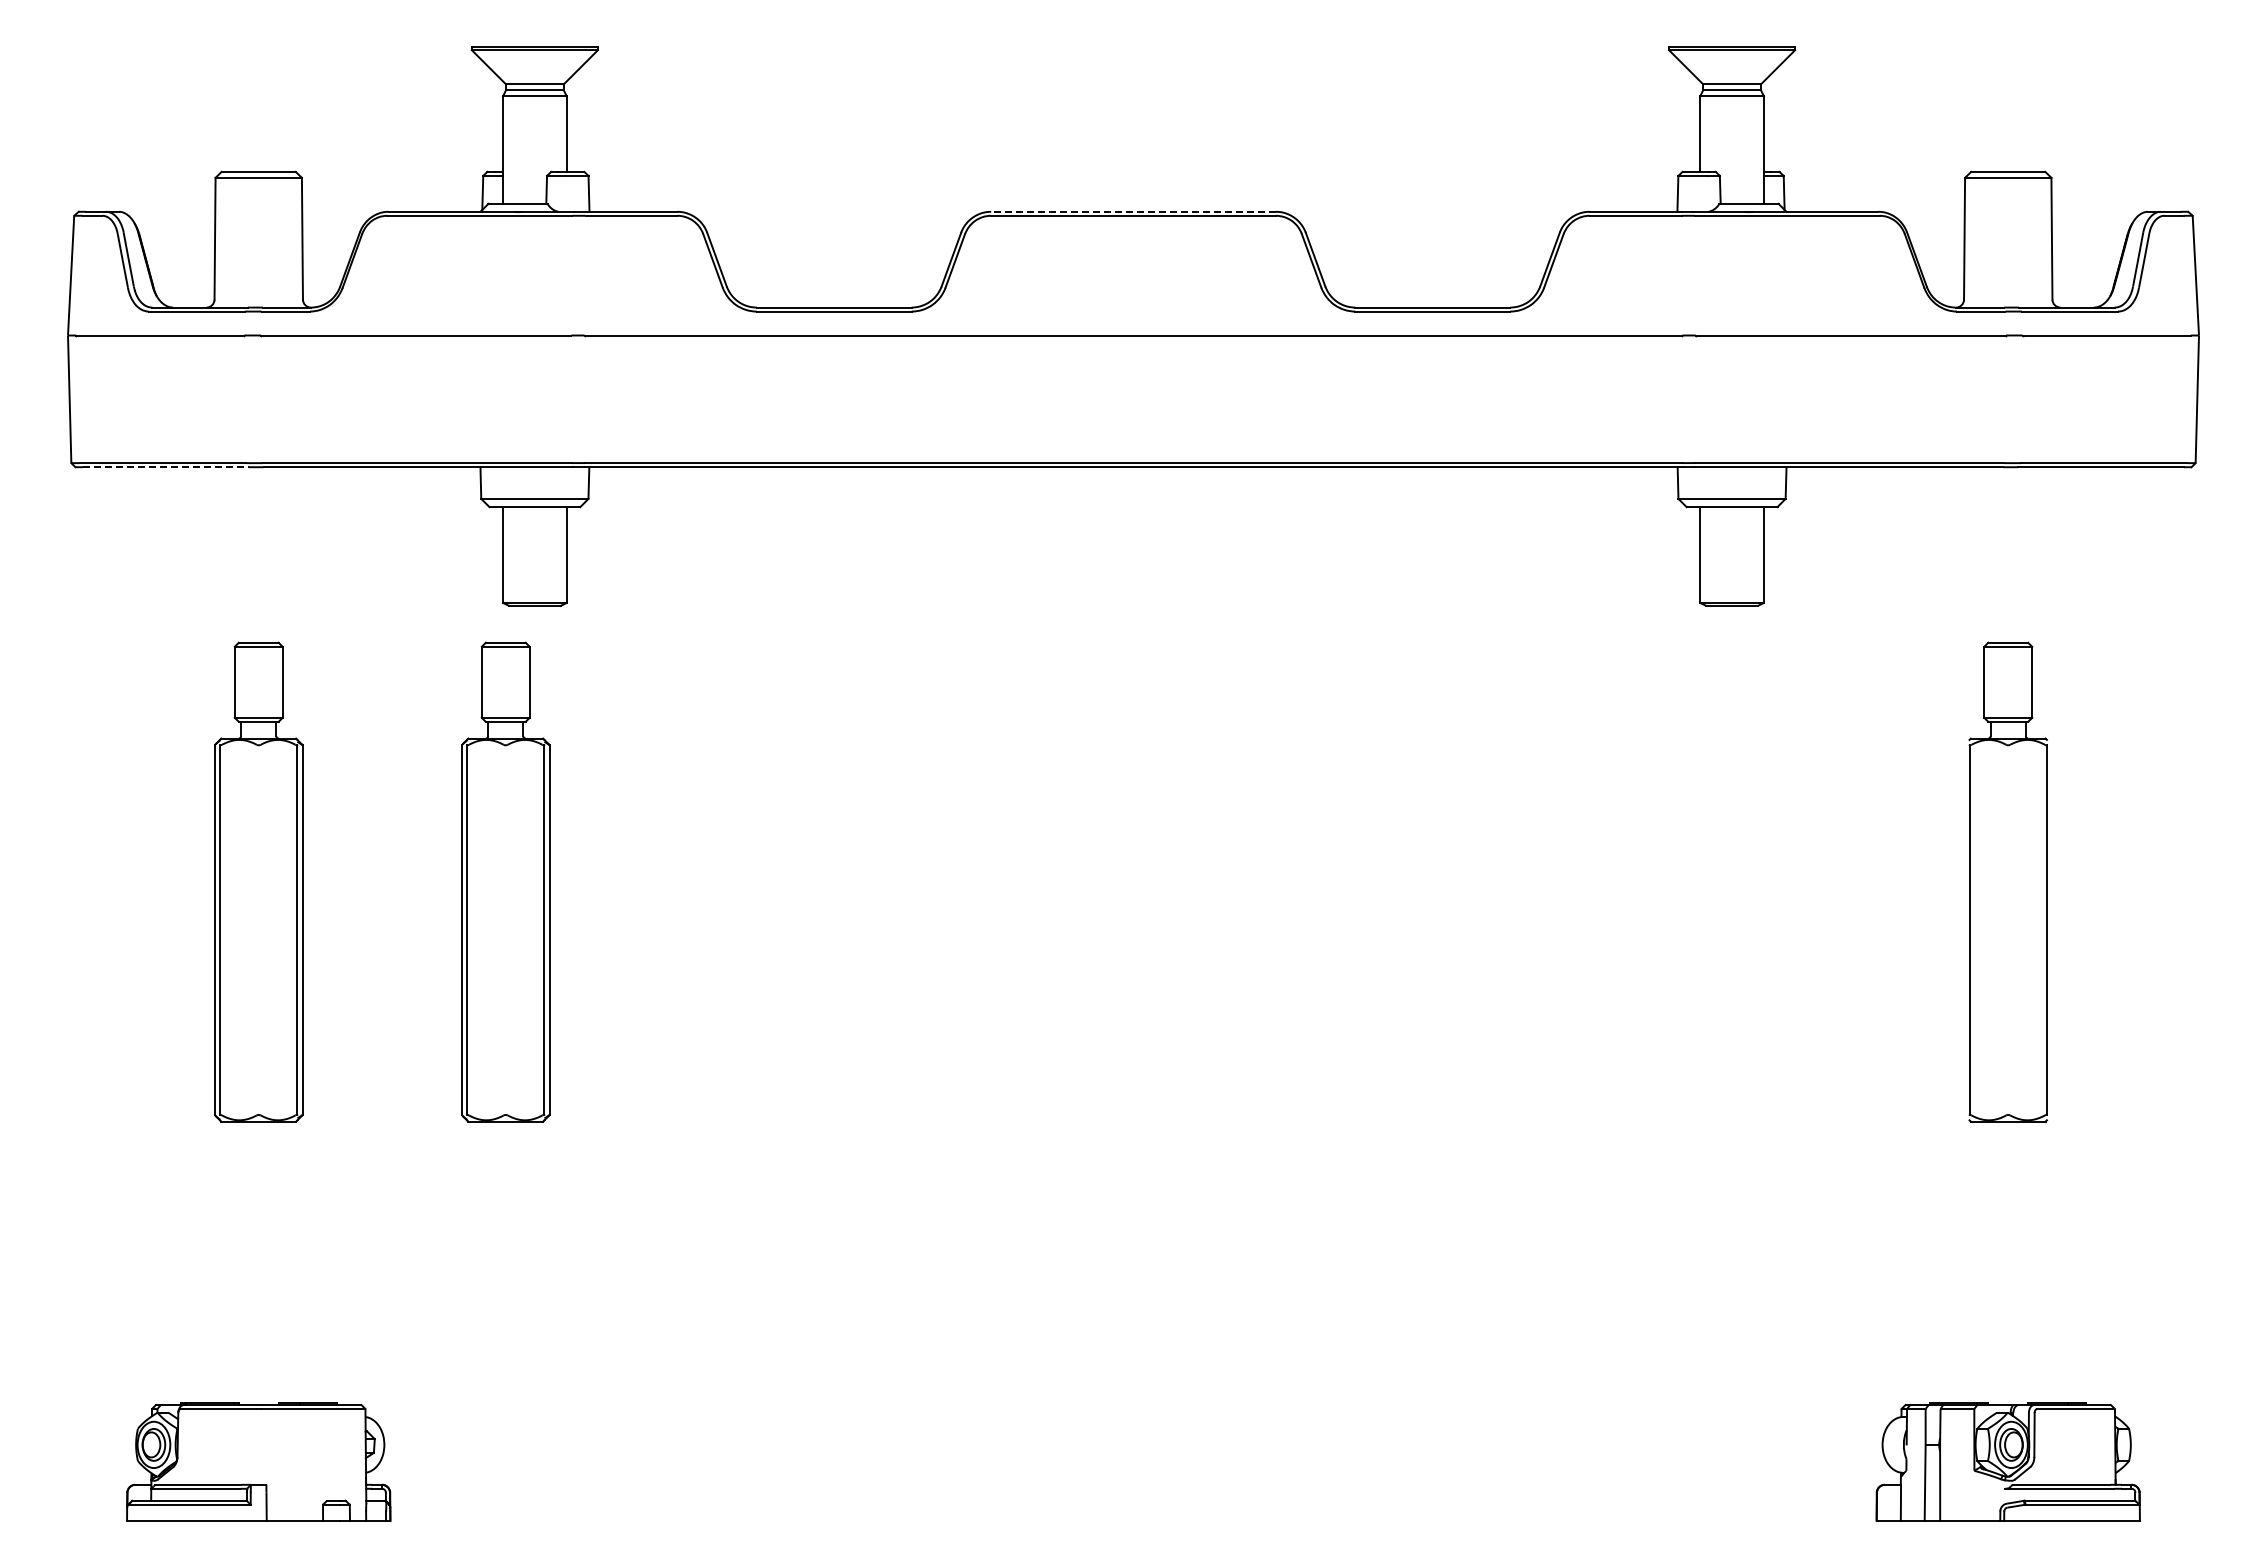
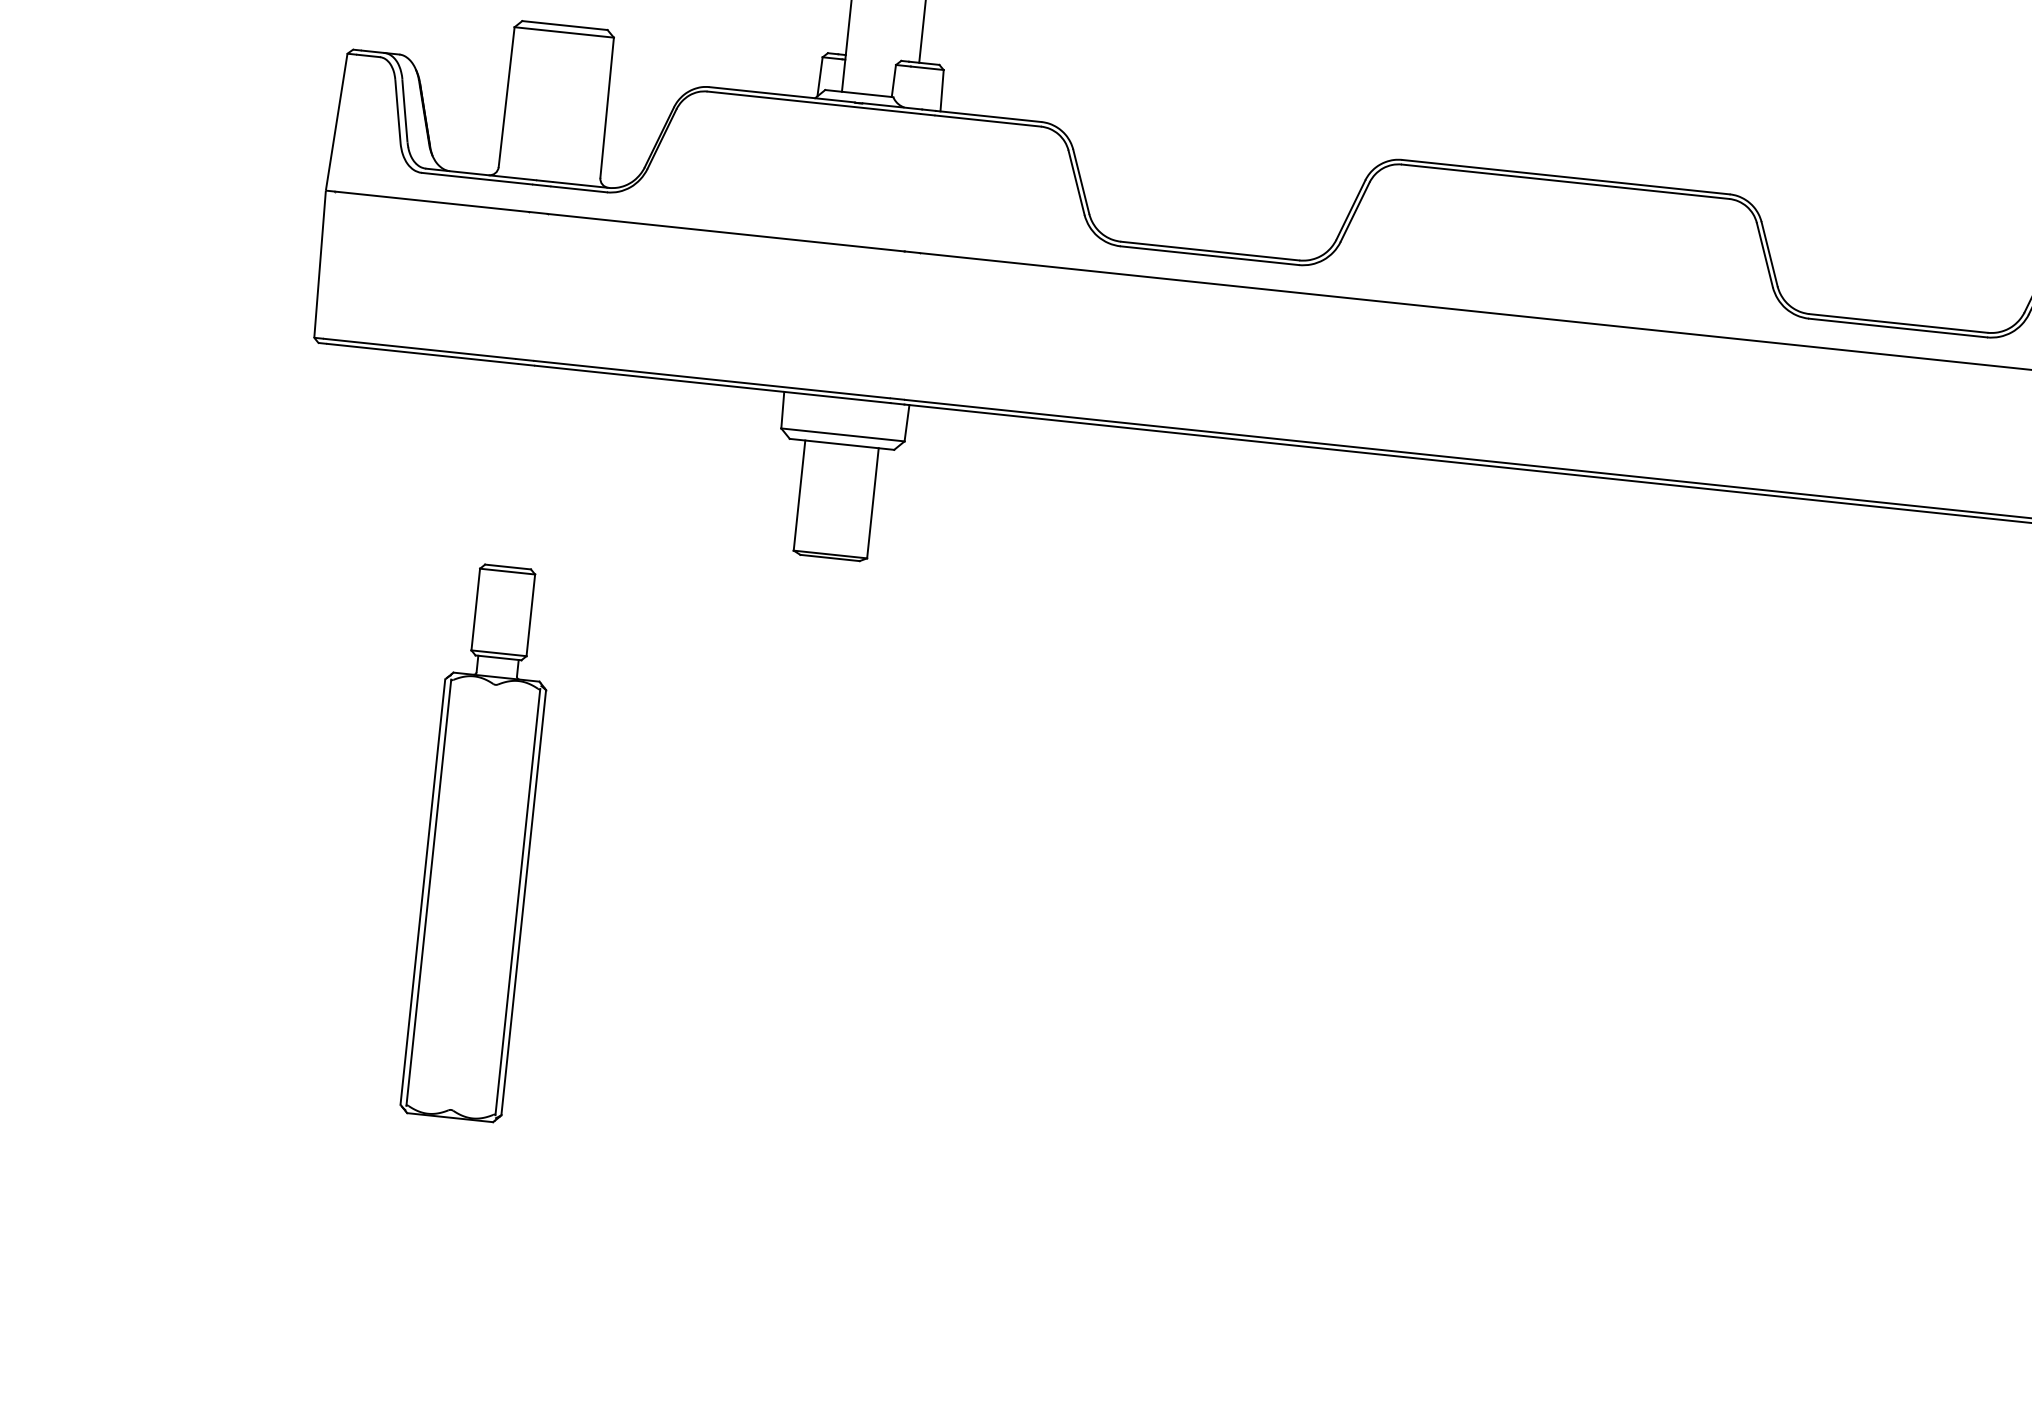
line: (1133, 211) -> (1566, 176), dashed -> solid
line: (165, 467) -> (422, 354), dashed -> solid
part: (505, 881) -> (762, 871), removed

